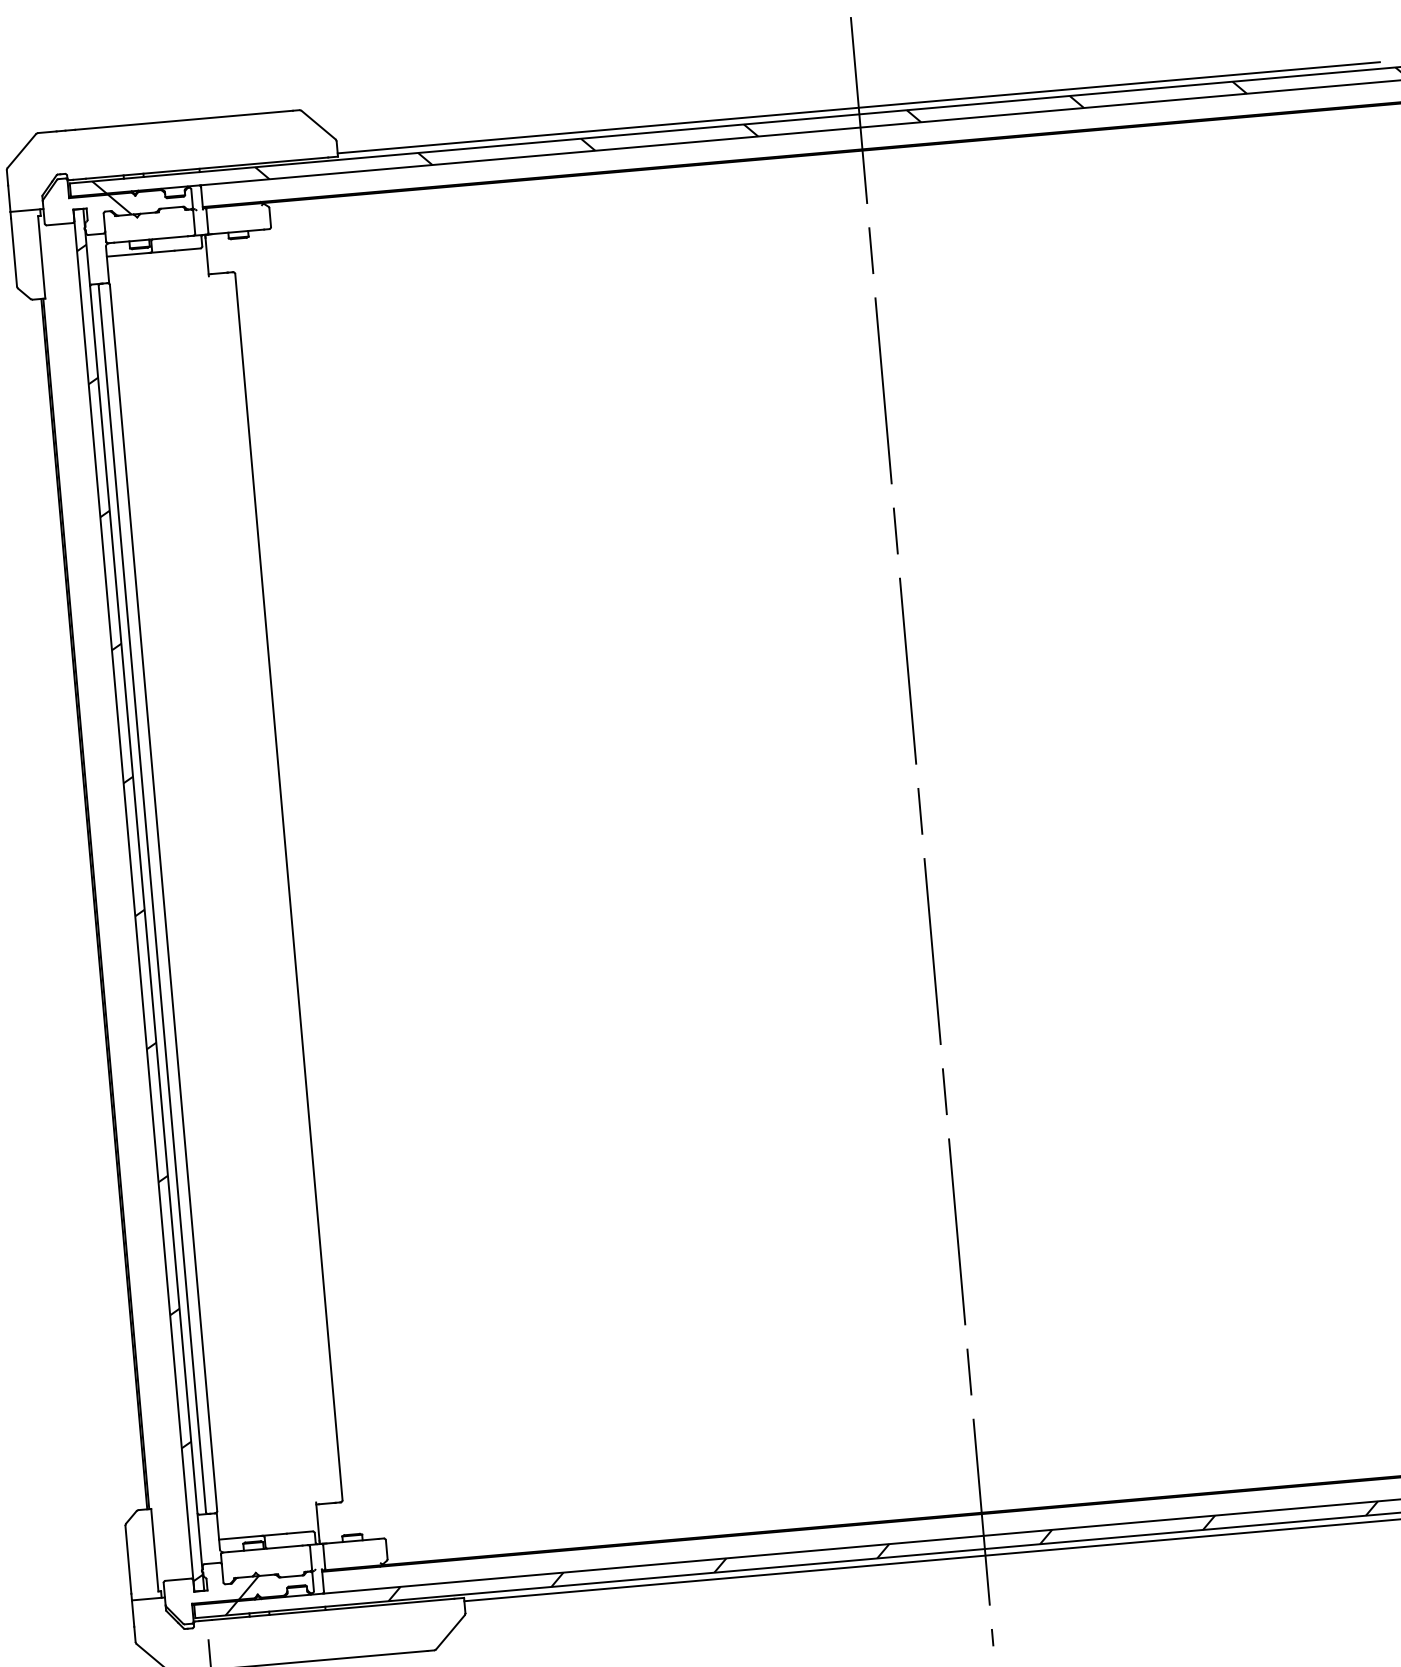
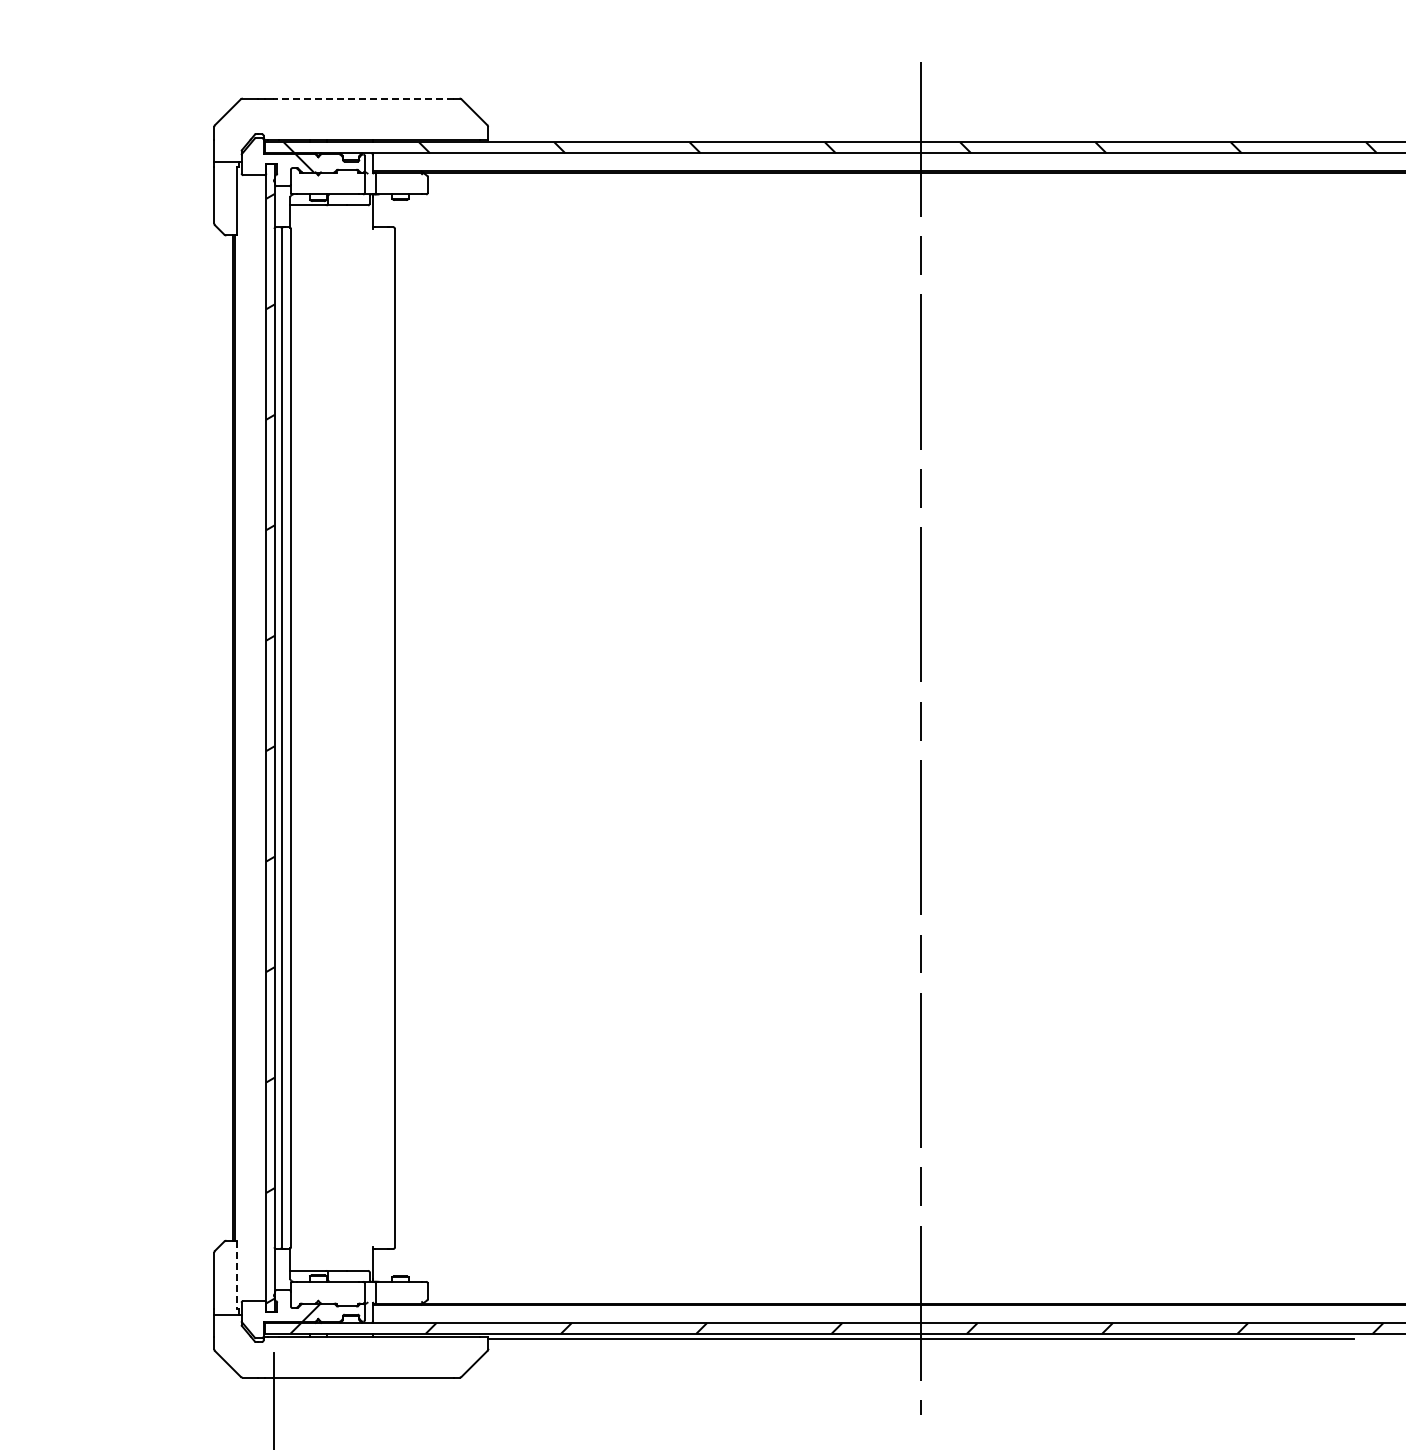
line: (858, 107) -> (920, 136), removed
line: (183, 120) -> (363, 98), solid -> dashed
line: (154, 1550) -> (236, 1275), solid -> dashed

